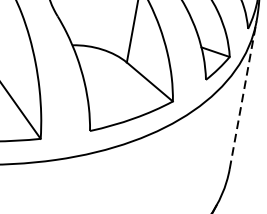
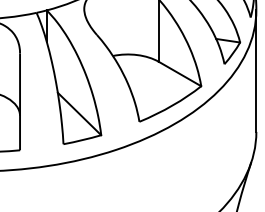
line: (243, 95) -> (256, 71), dashed -> solid

